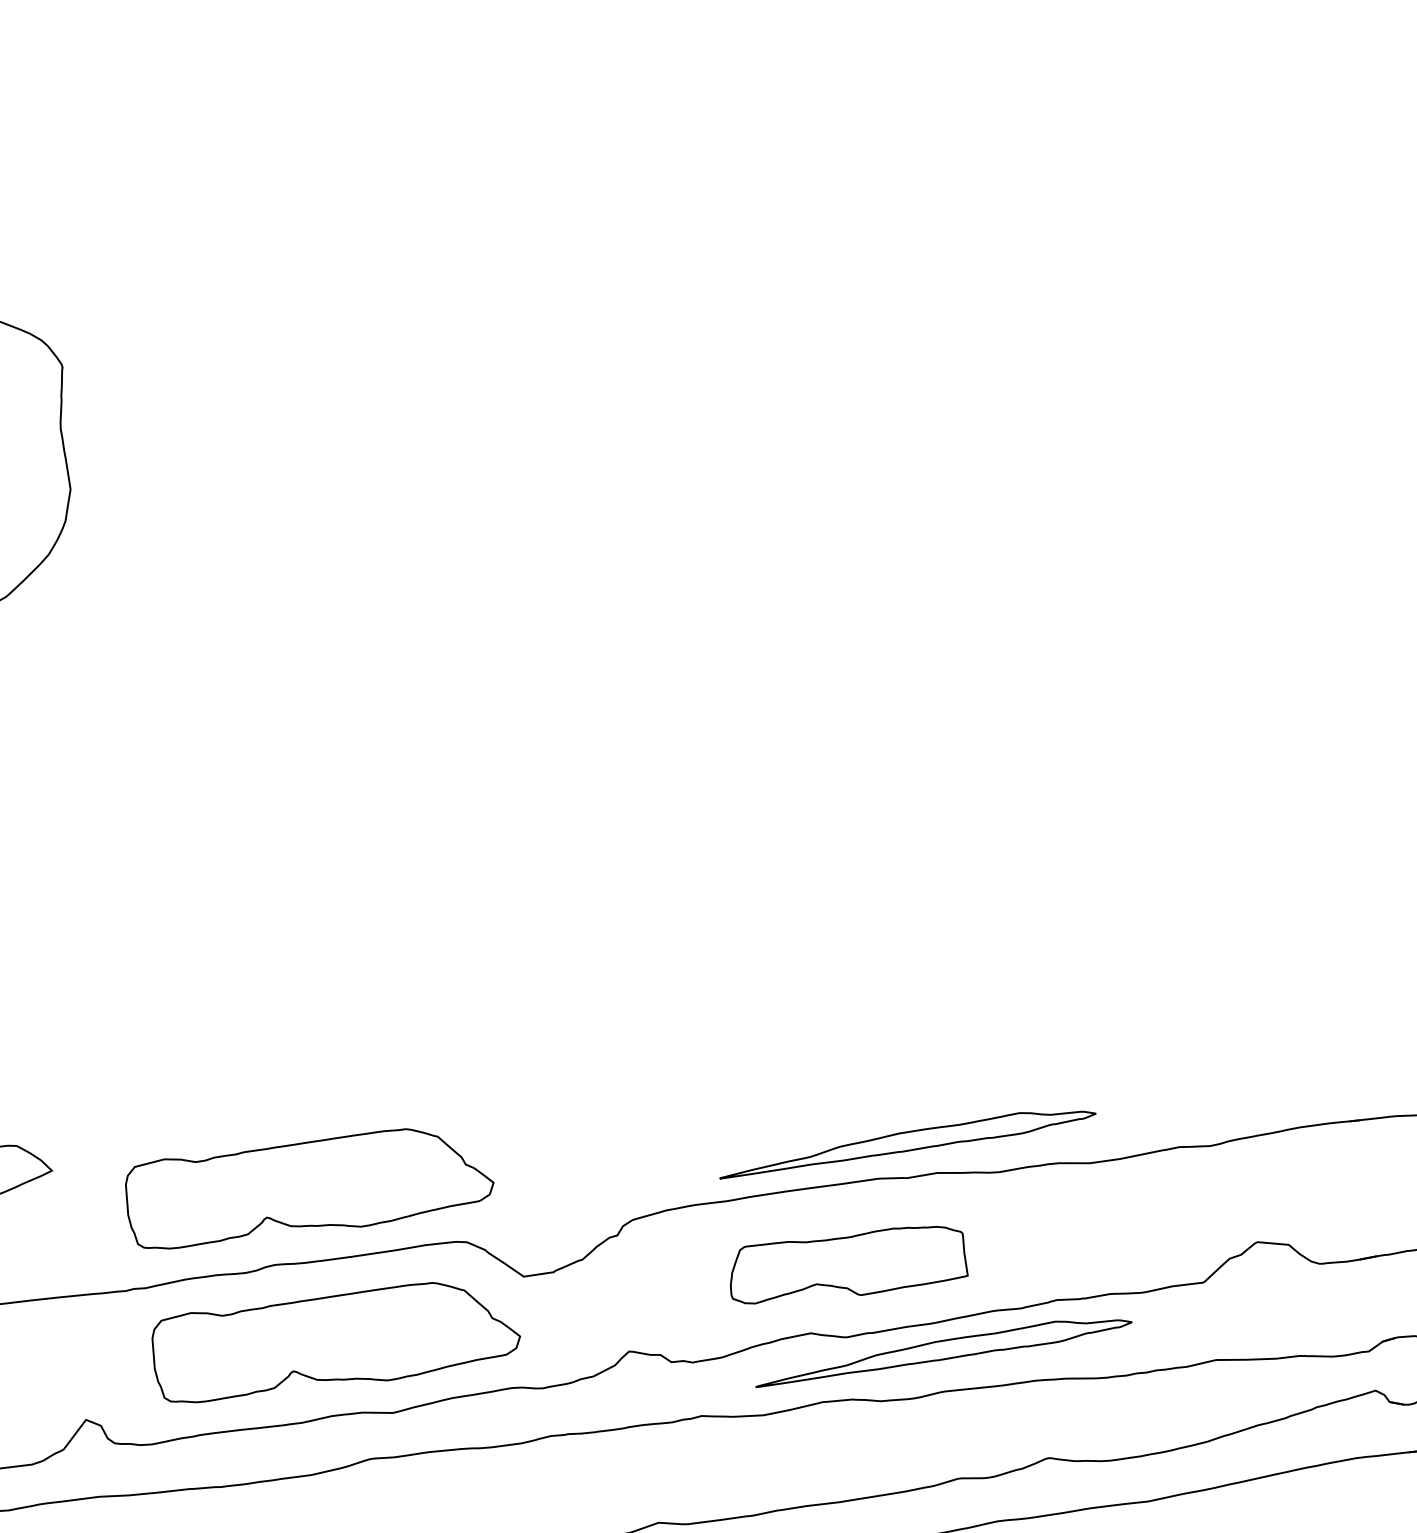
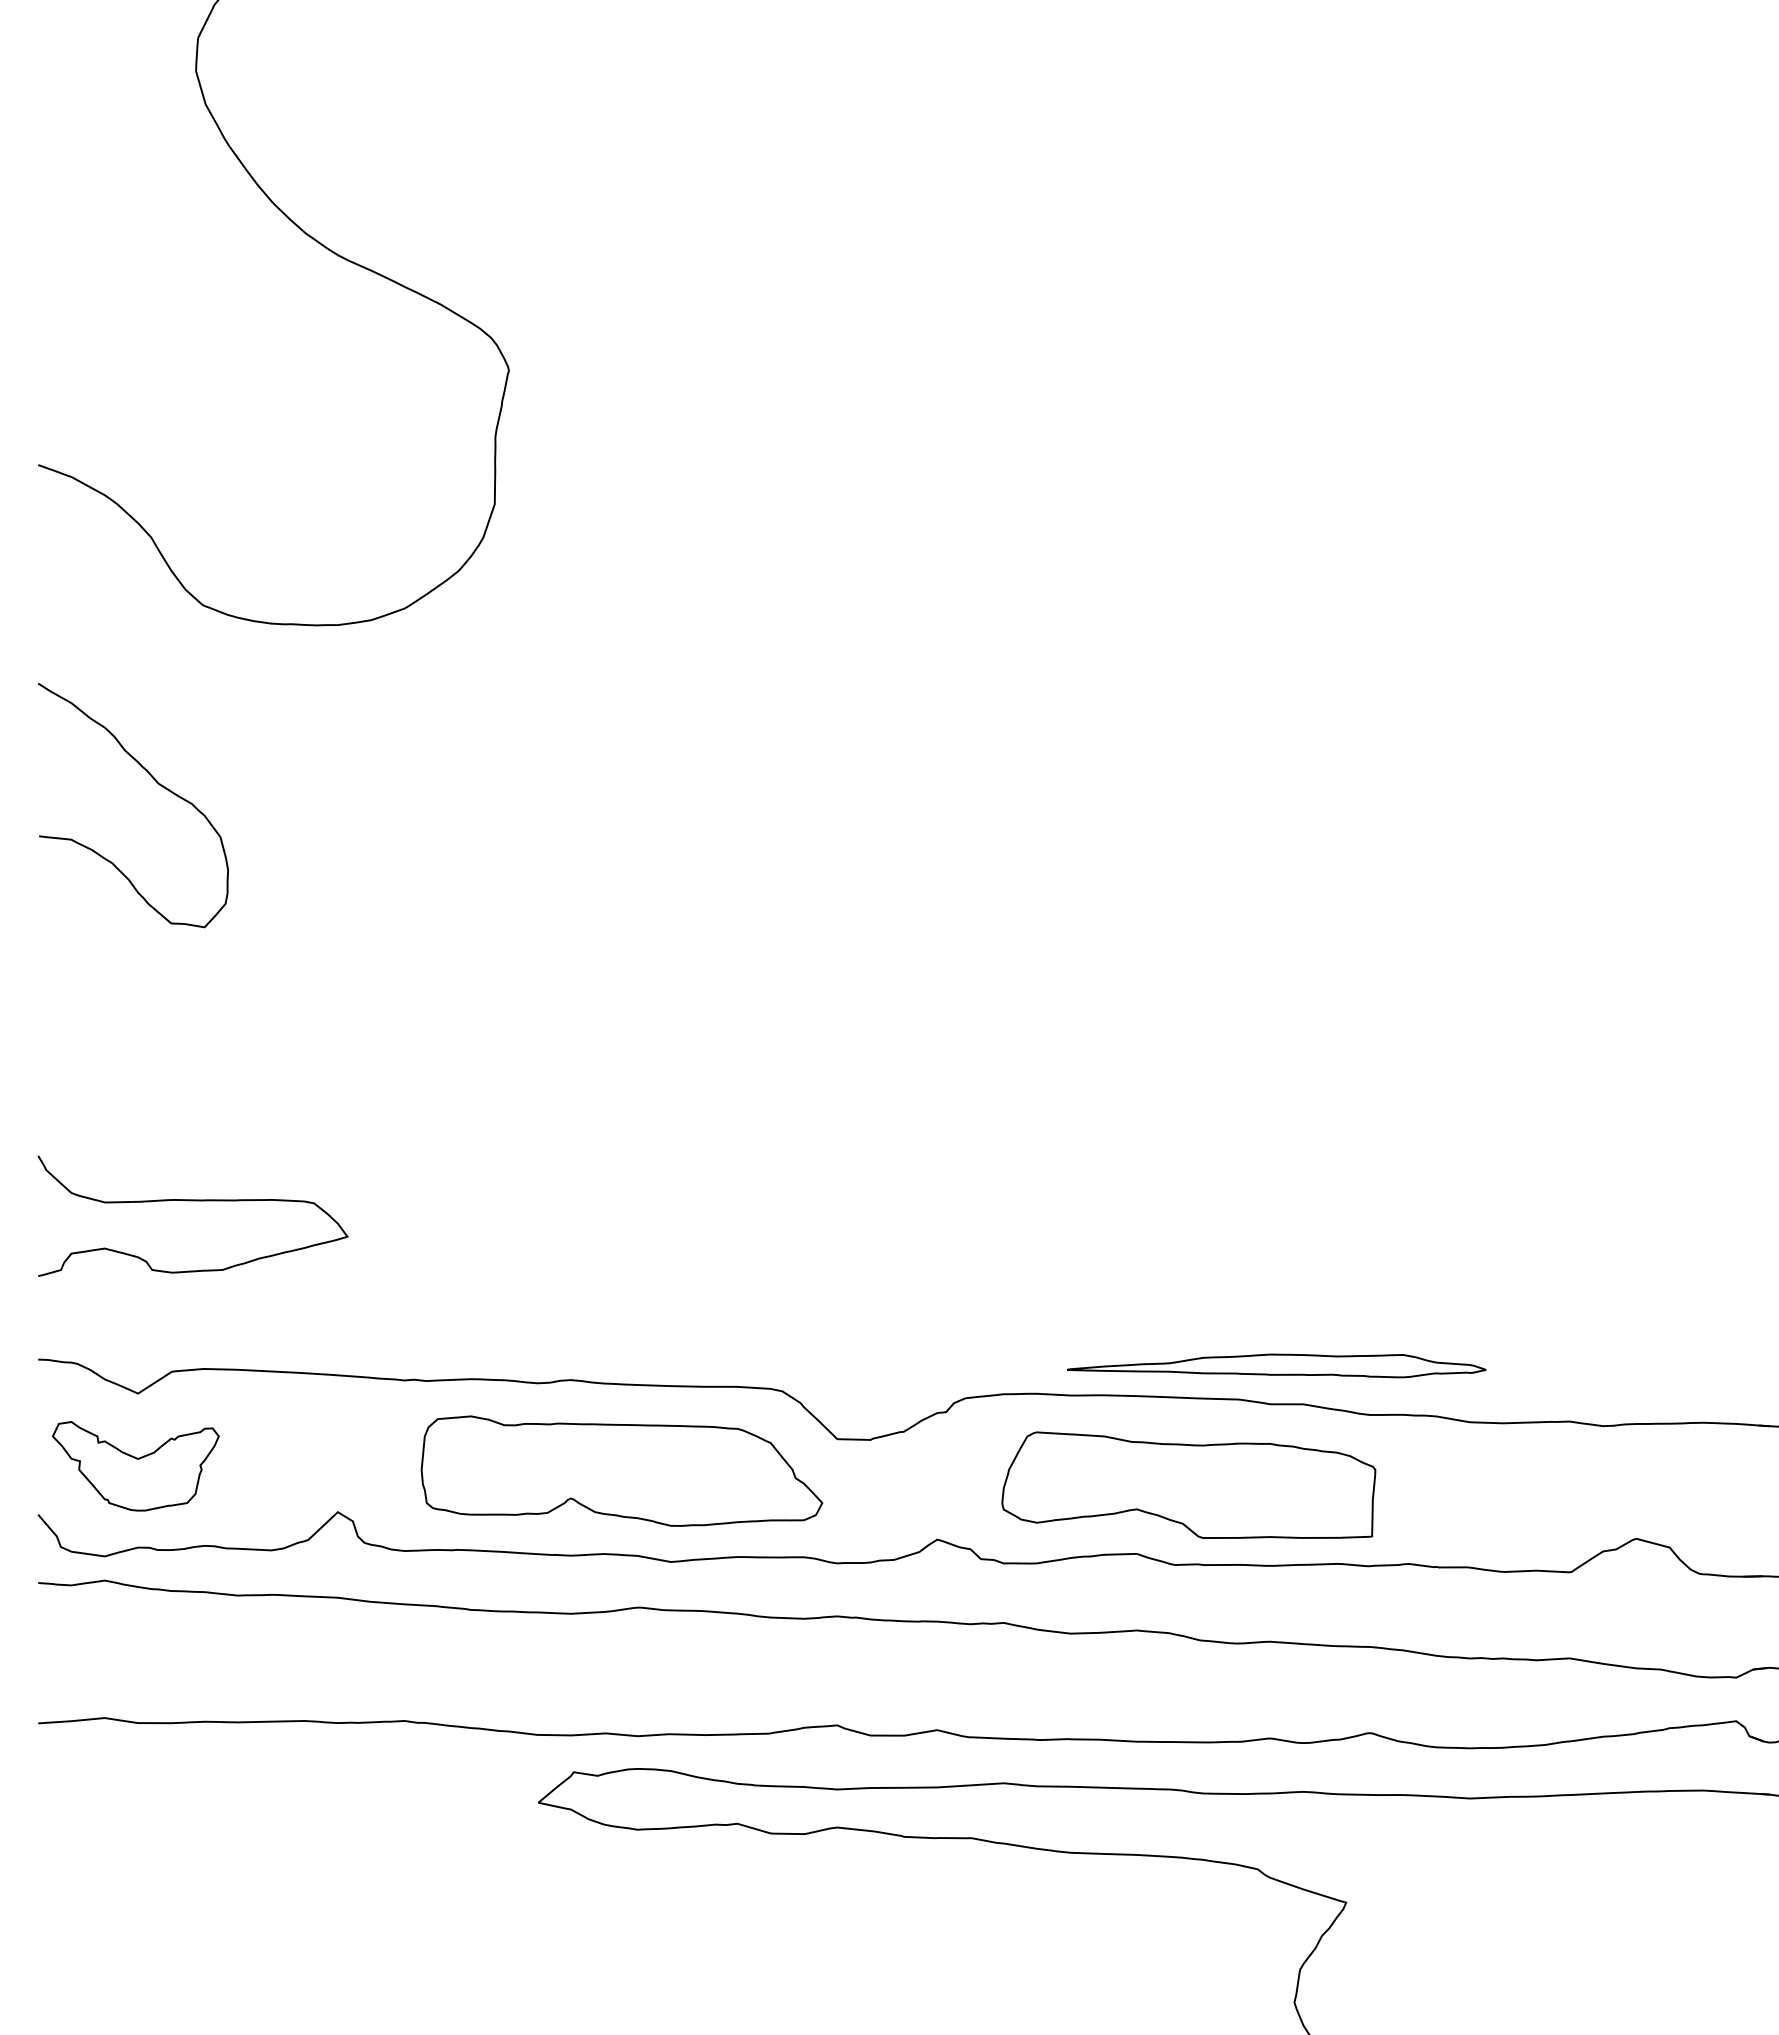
part: (308, 1184) -> (621, 1299), removed
part: (846, 1262) -> (1188, 1484), size x1.43
part: (943, 1350) -> (1276, 1597), removed

